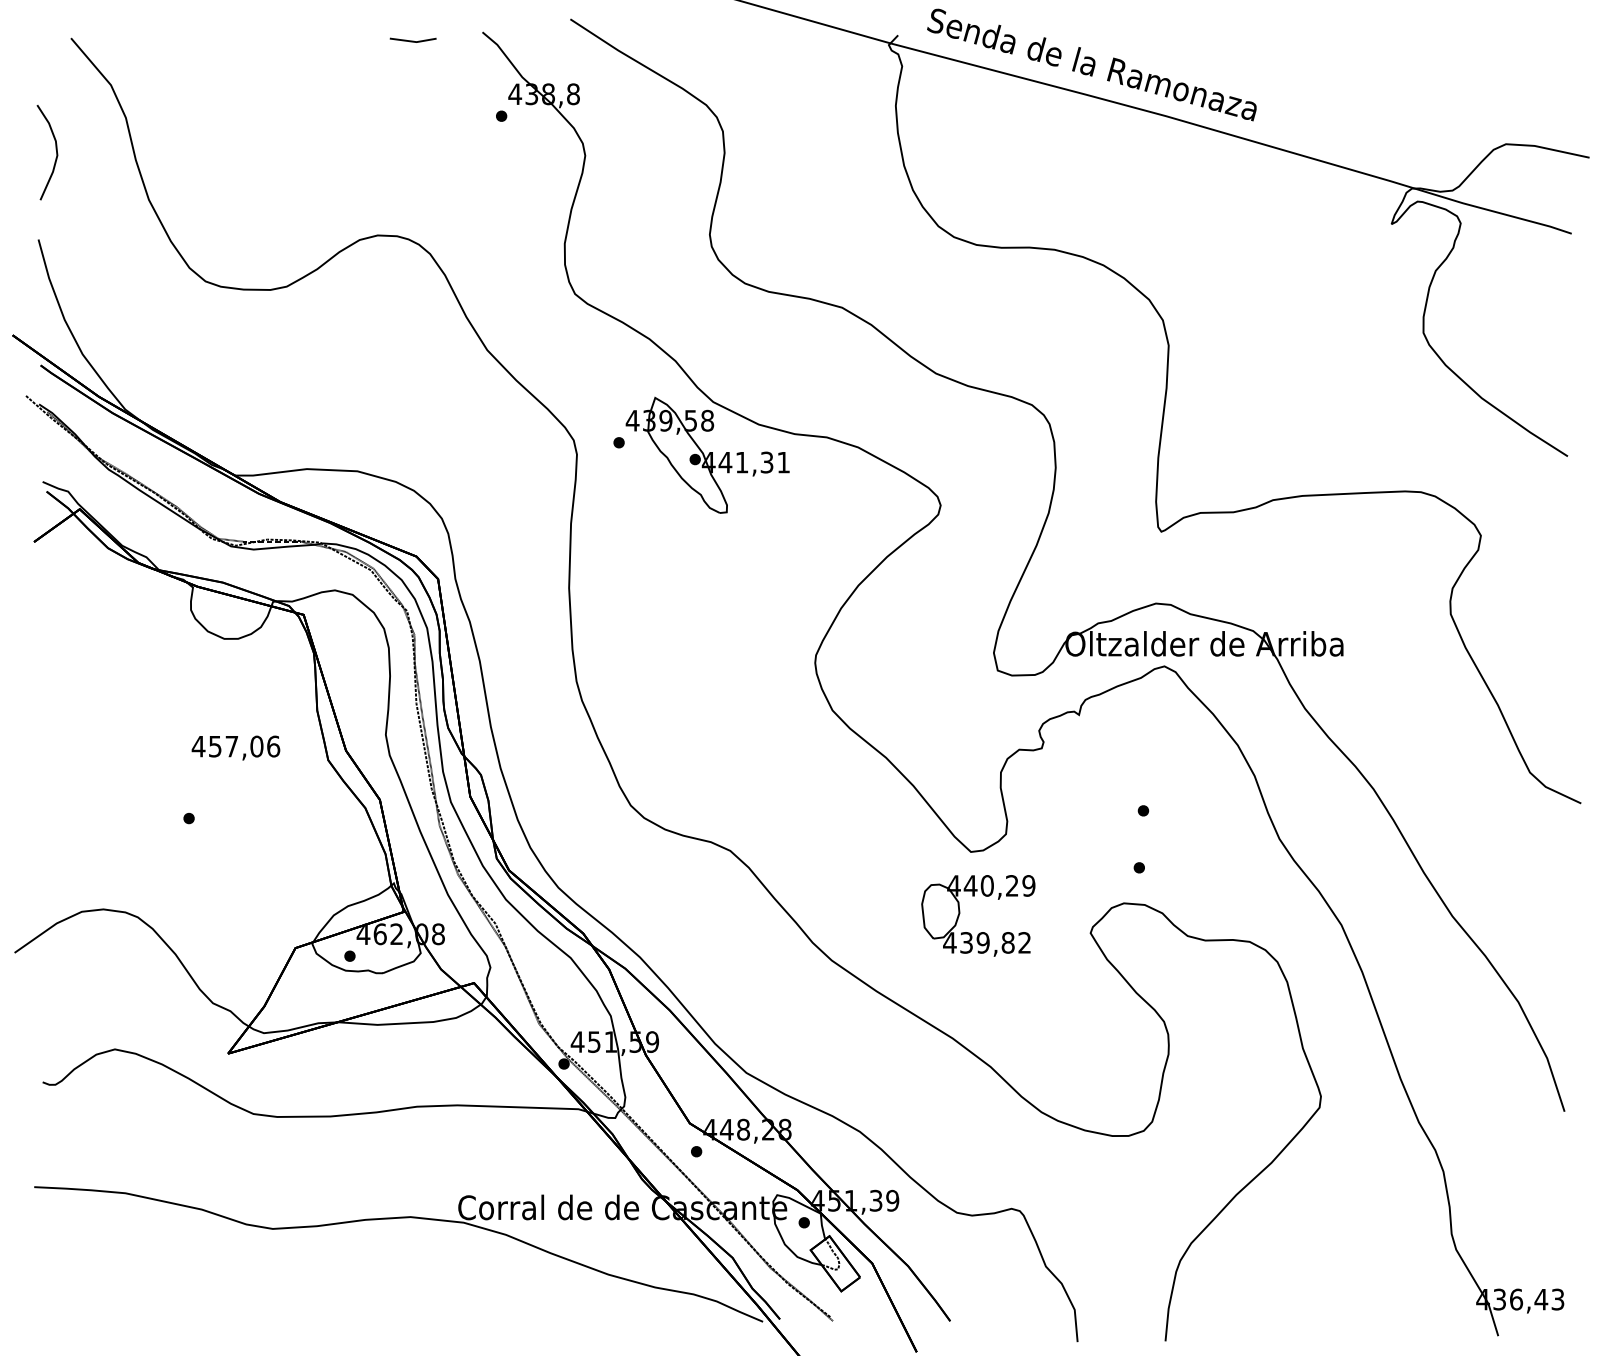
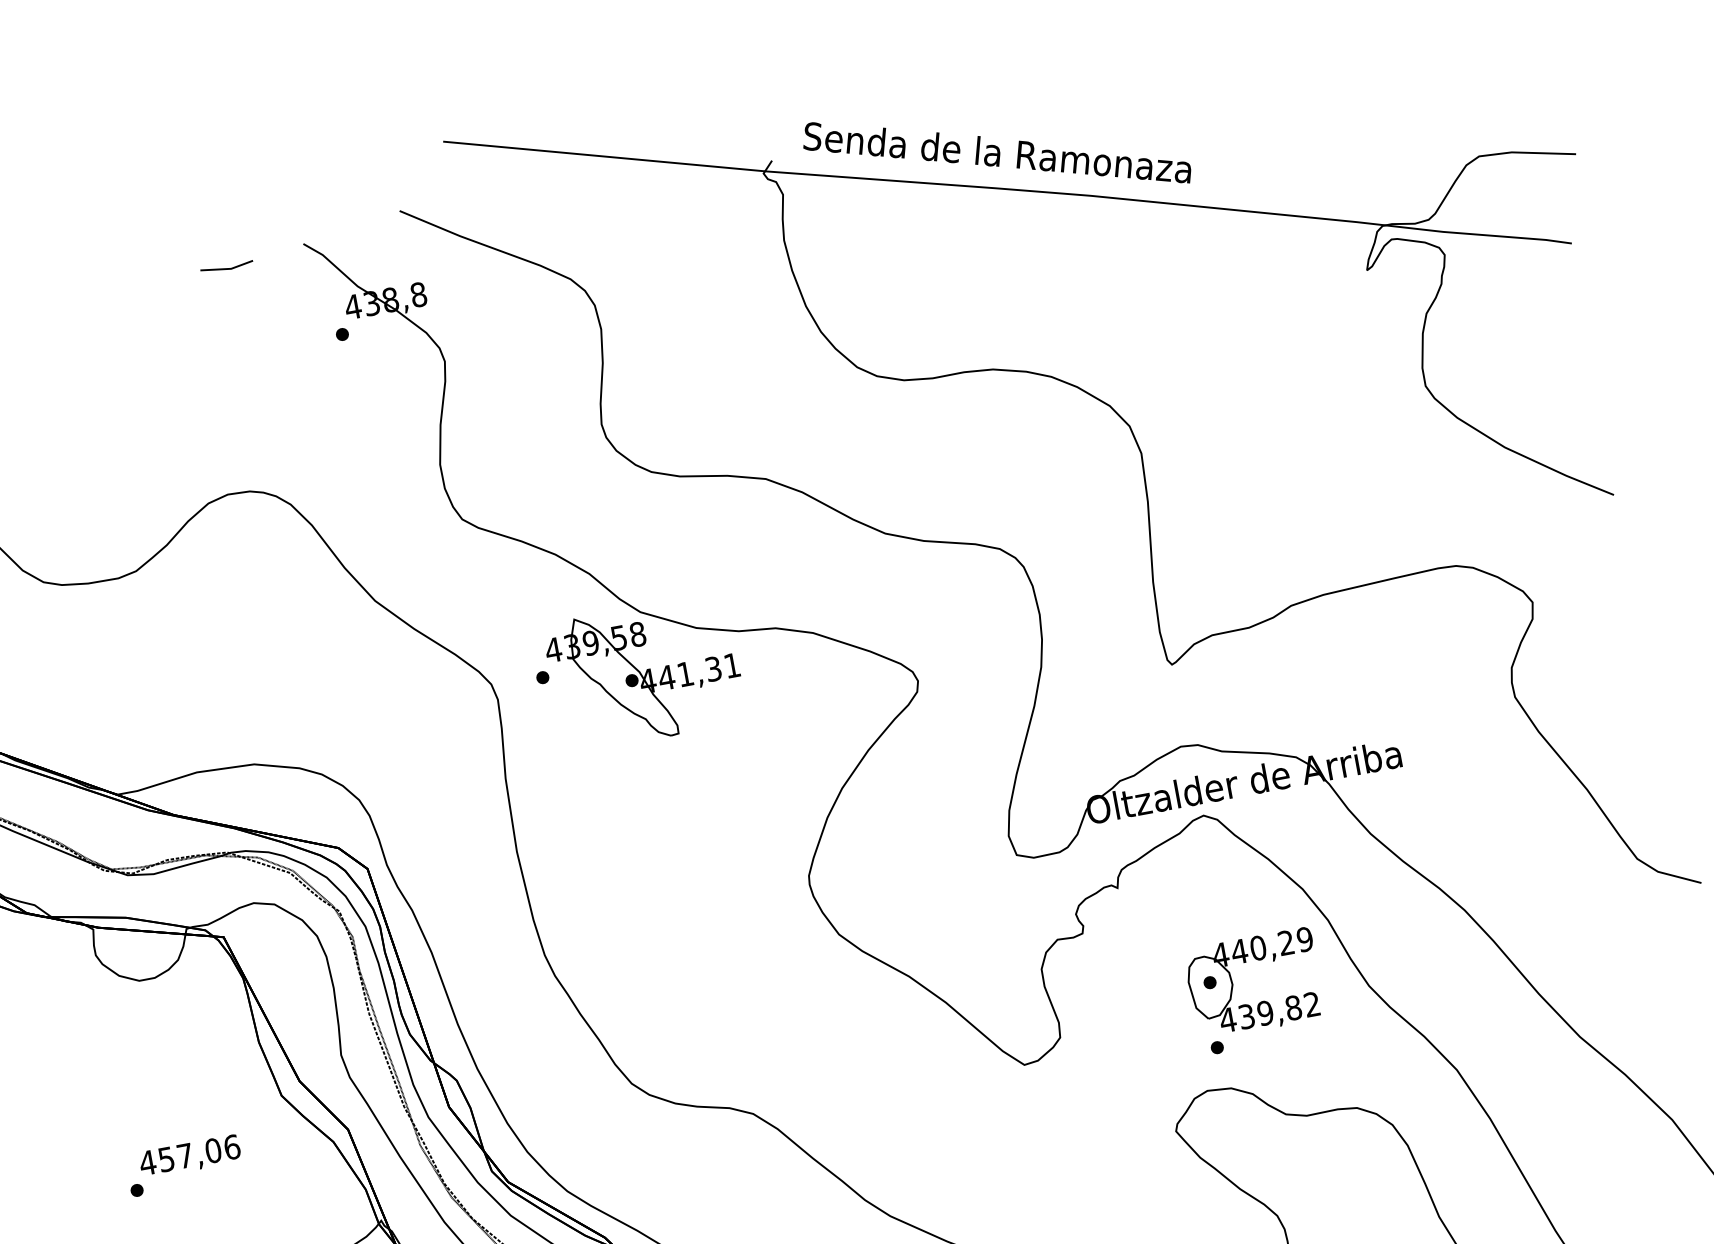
text: (235, 747) -> (189, 1156), moved
part: (980, 932) -> (1260, 1002), moved

